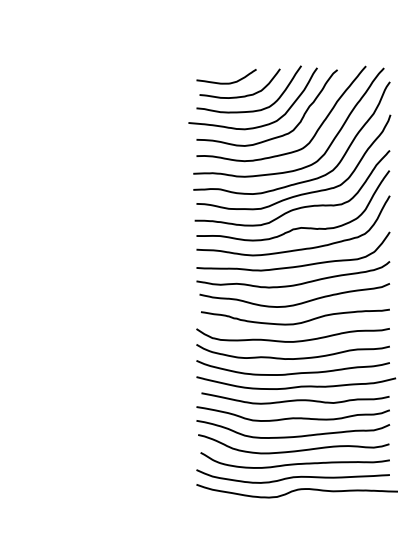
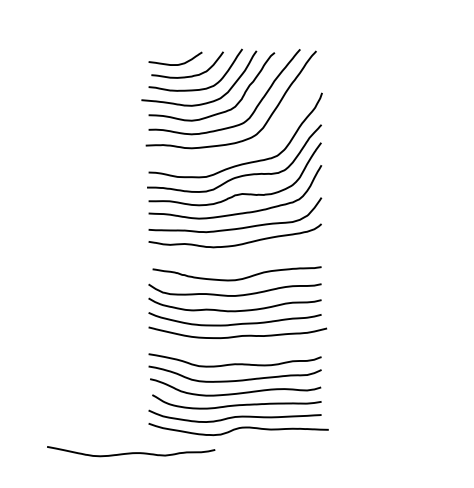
curve: (300, 181) -> (241, 152), removed
curve: (295, 303) -> (237, 261), removed
curve: (295, 399) -> (131, 452), moved

